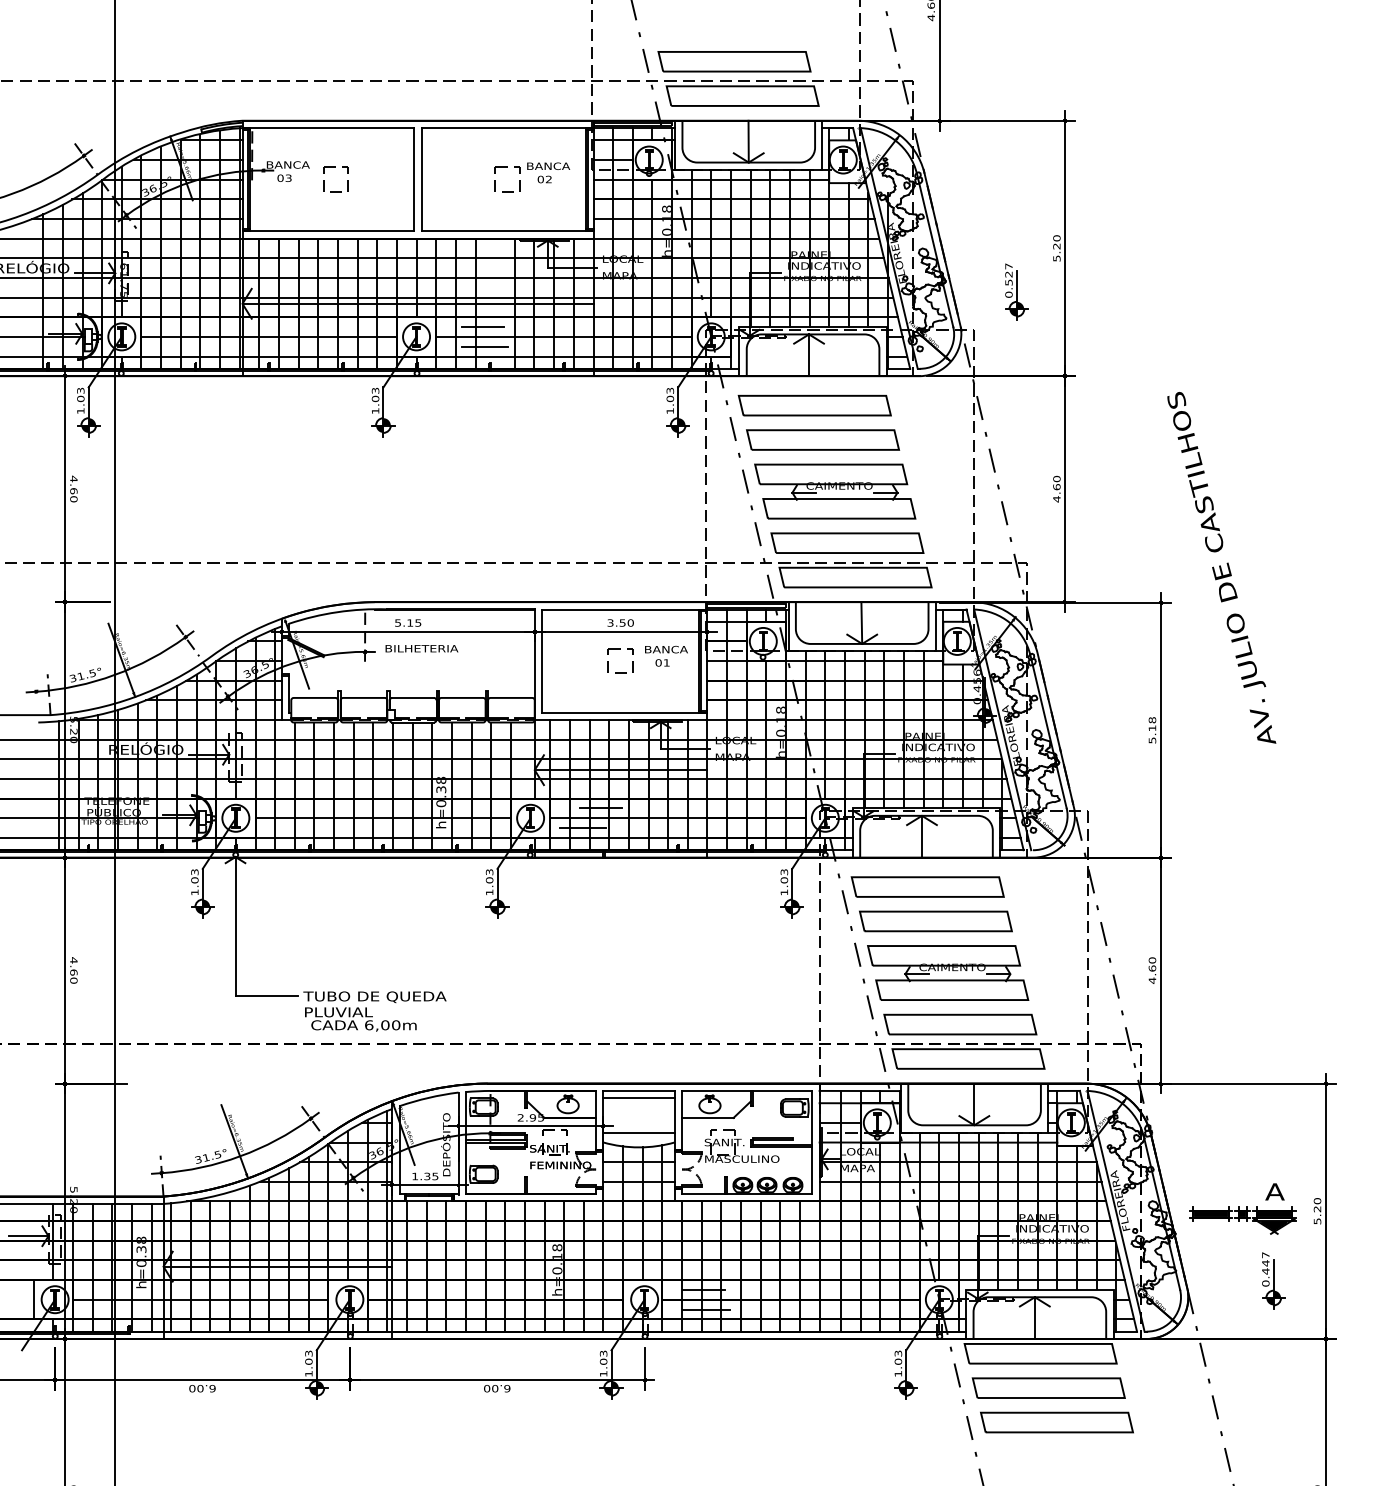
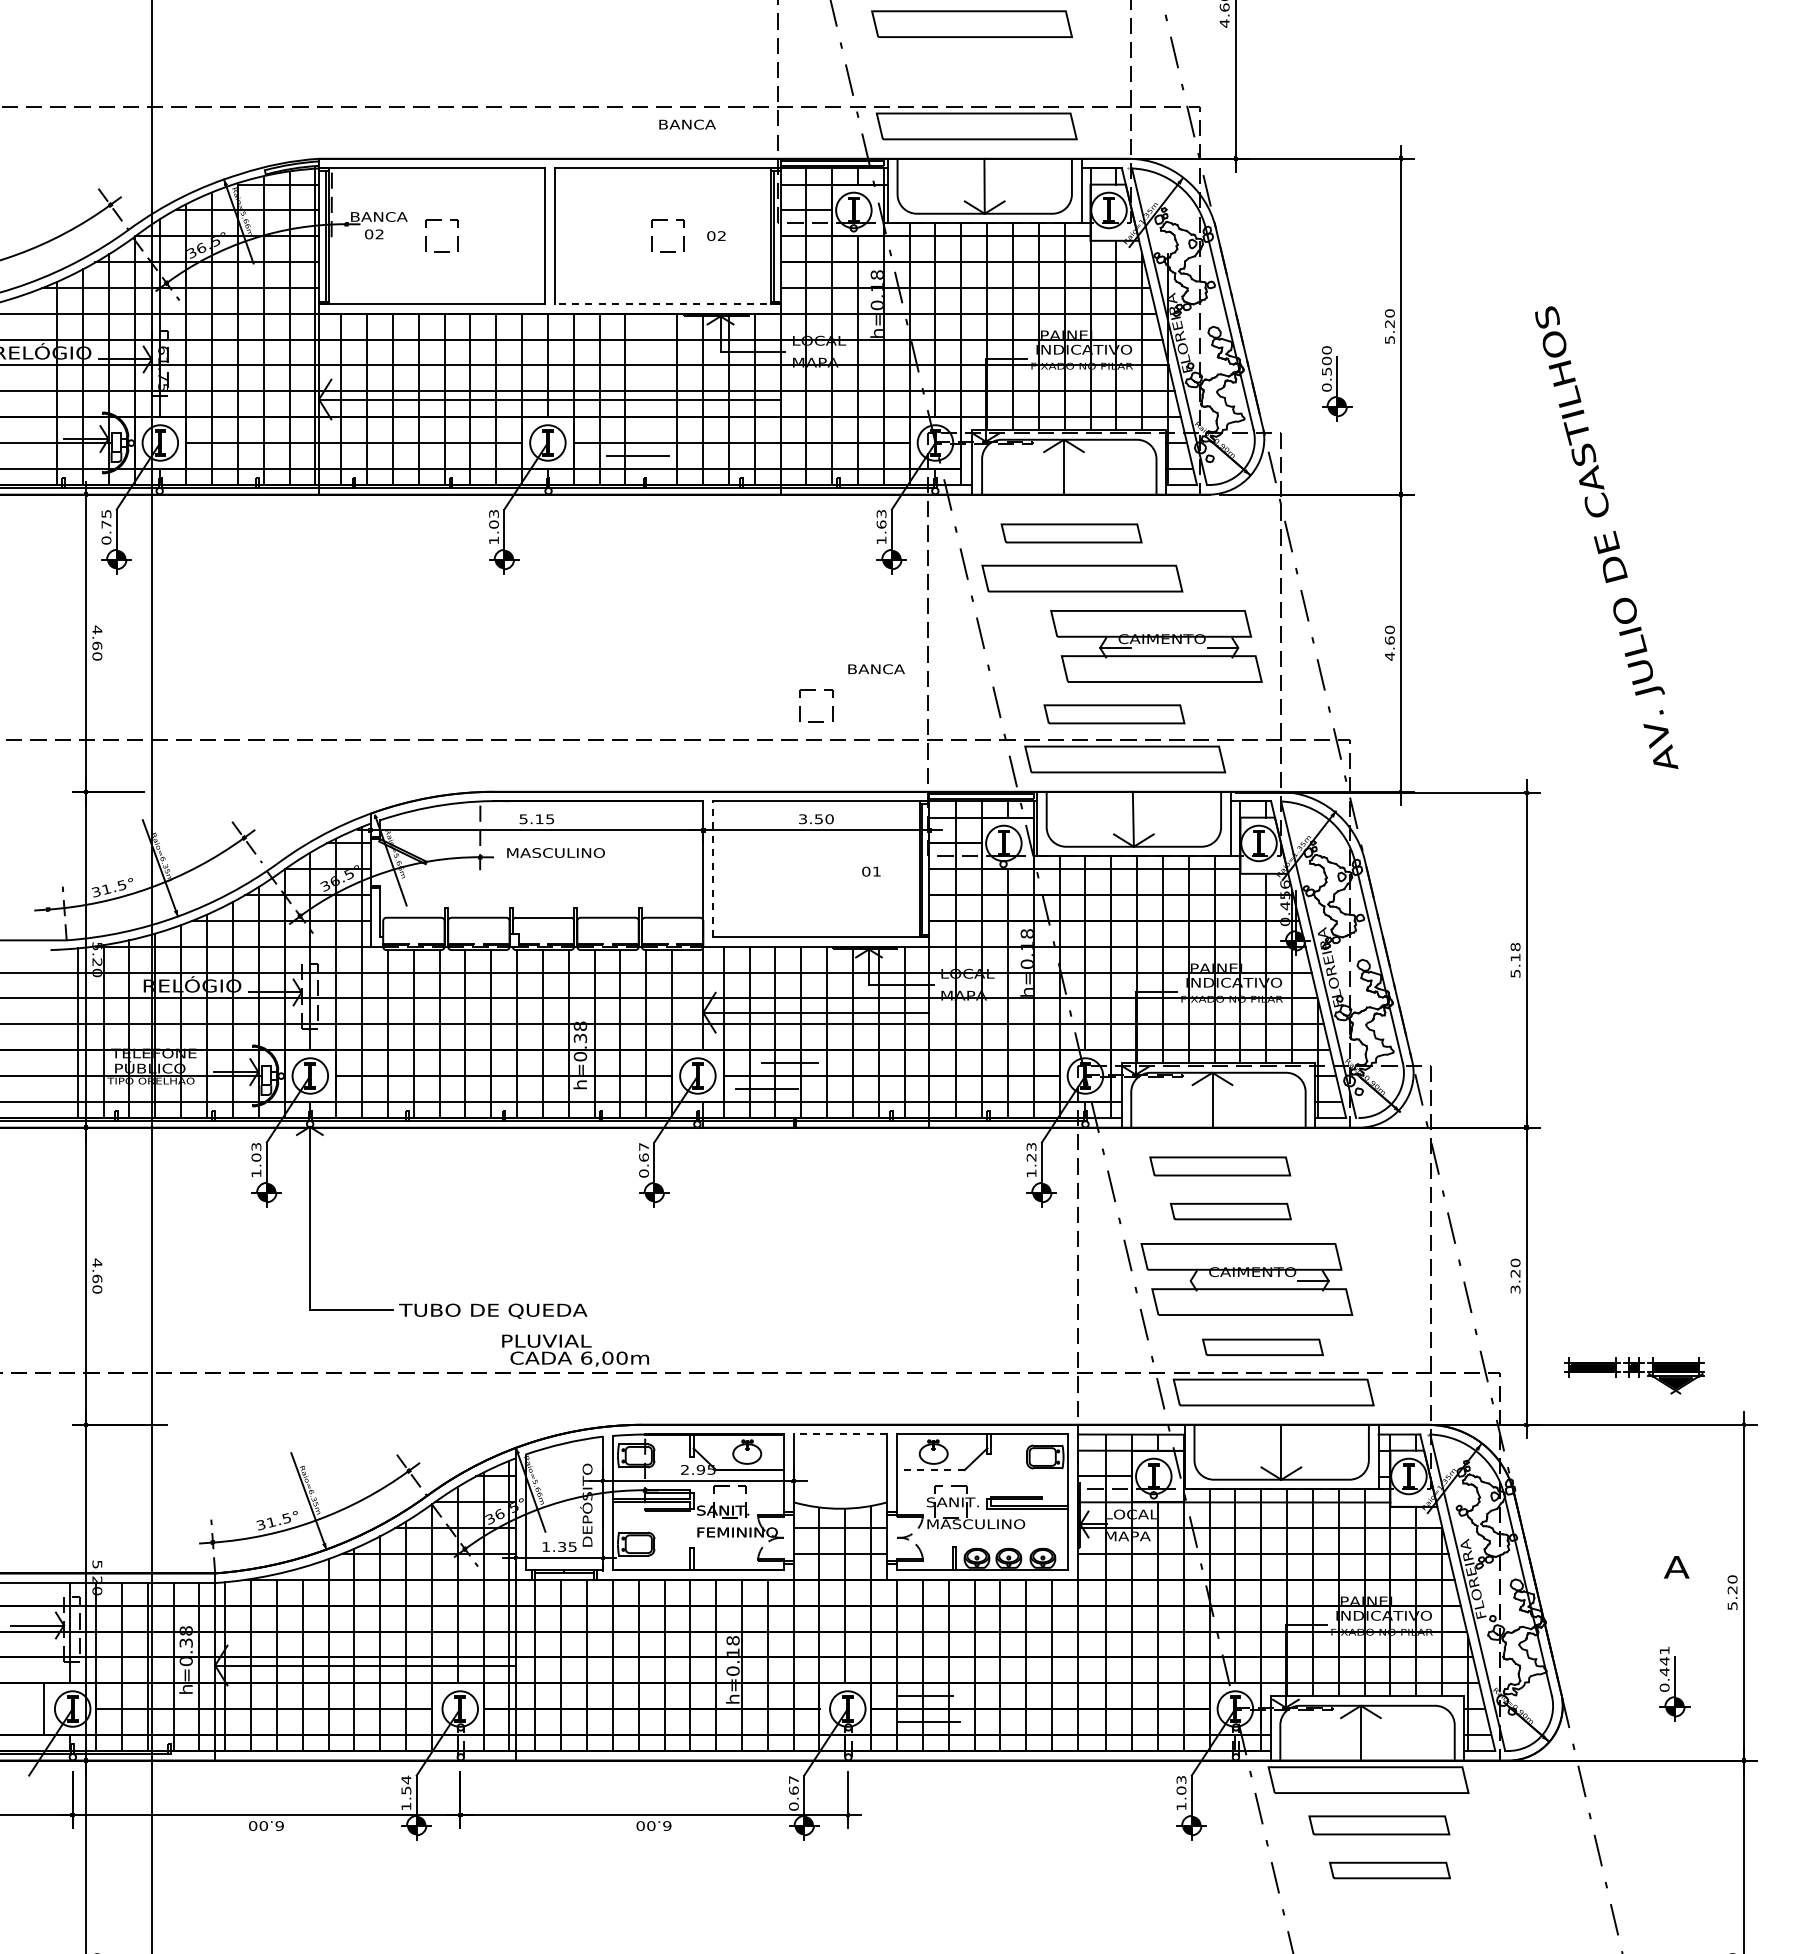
part: (734, 61) -> (971, 23), moved
text: (548, 166) -> (687, 124), moved
text: (288, 178) -> (379, 234), 03 -> 02
line: (507, 231) -> (667, 304), solid -> dashed
text: (1008, 270) -> (1326, 355), 0.527 -> 0.500
line: (482, 327) -> (634, 430), removed
text: (670, 398) -> (881, 524), 1.03 -> 1.63
text: (80, 401) -> (106, 527), 1.03 -> 0.75
part: (814, 405) -> (1071, 533), size x0.7
part: (835, 491) -> (1156, 646), moved
part: (847, 543) -> (1114, 714), size x0.7
text: (1221, 567) -> (1606, 537), moved
text: (423, 648) -> (556, 852), BILHETERIA -> MASCULINO
part: (620, 649) -> (815, 690), moved
text: (666, 649) -> (876, 669), moved
line: (542, 661) -> (713, 869), solid -> dashed
text: (784, 880) -> (1031, 1157), 1.03 -> 1.23
text: (489, 882) -> (643, 1160), 1.03 -> 0.67
part: (928, 887) -> (1220, 1166), size x0.7
part: (935, 921) -> (1230, 1211), size x0.6
line: (916, 973) -> (1205, 1280), removed
text: (1152, 974) -> (1515, 1281), 4.60 -> 3.20
text: (360, 1019) -> (575, 1350), moved
part: (959, 1024) -> (1262, 1347), size x0.6
line: (639, 1090) -> (840, 1434), solid -> dashed
line: (639, 1098) -> (840, 1444), removed
line: (707, 1118) -> (930, 1470), solid -> dashed
line: (639, 1132) -> (840, 1489), removed
part: (1242, 1220) -> (1634, 1375), moved
text: (1265, 1255) -> (1664, 1650), 0.447 -> 0.441
text: (309, 1357) -> (406, 1784), 1.03 -> 1.54
text: (603, 1363) -> (793, 1793), 1.03 -> 0.67
part: (1048, 1388) -> (1379, 1825), size x0.7
part: (1056, 1422) -> (1389, 1870), size x0.6

